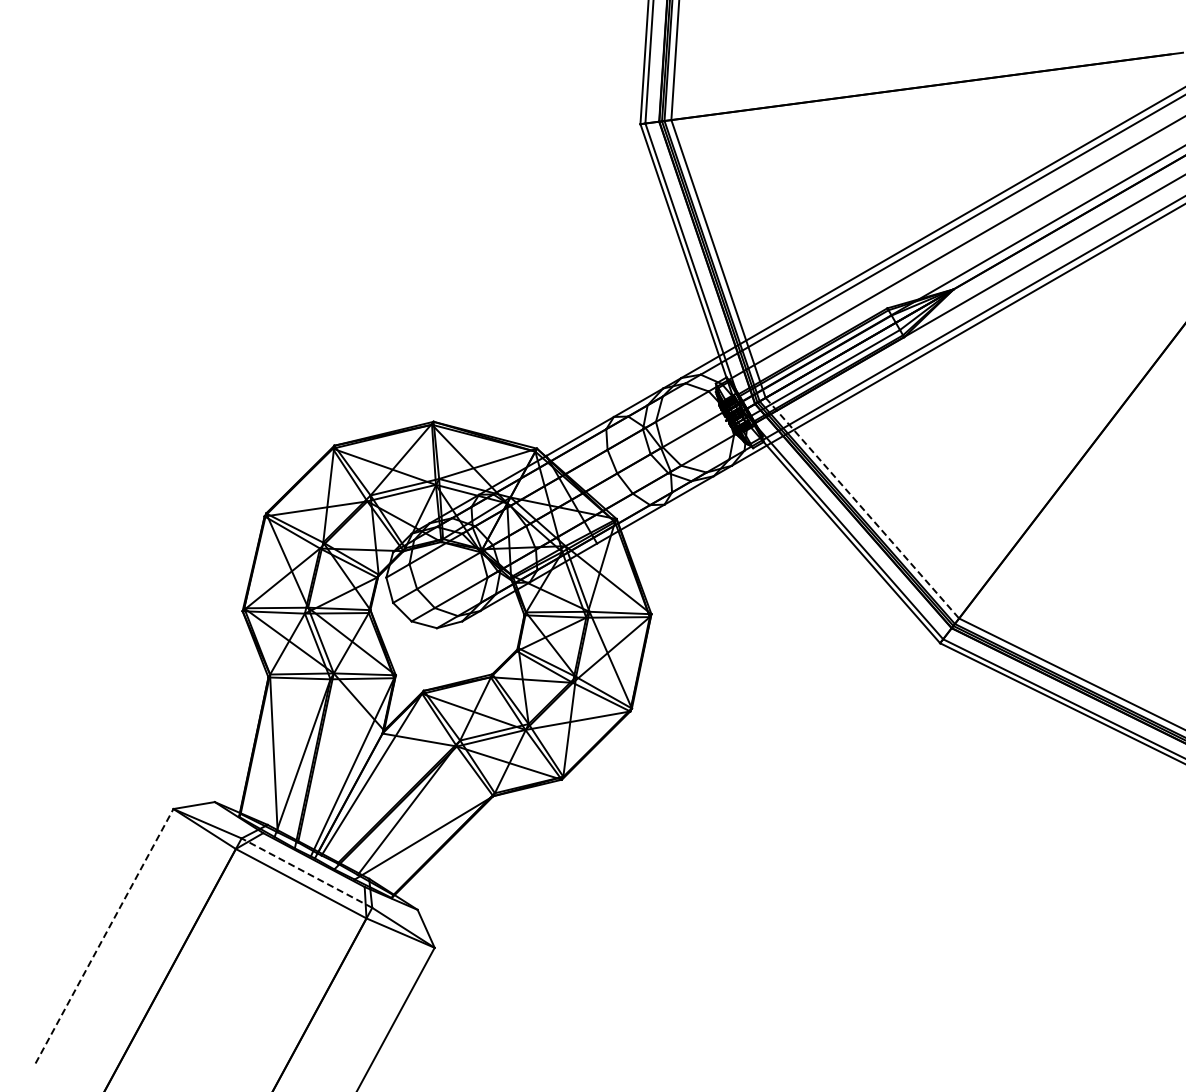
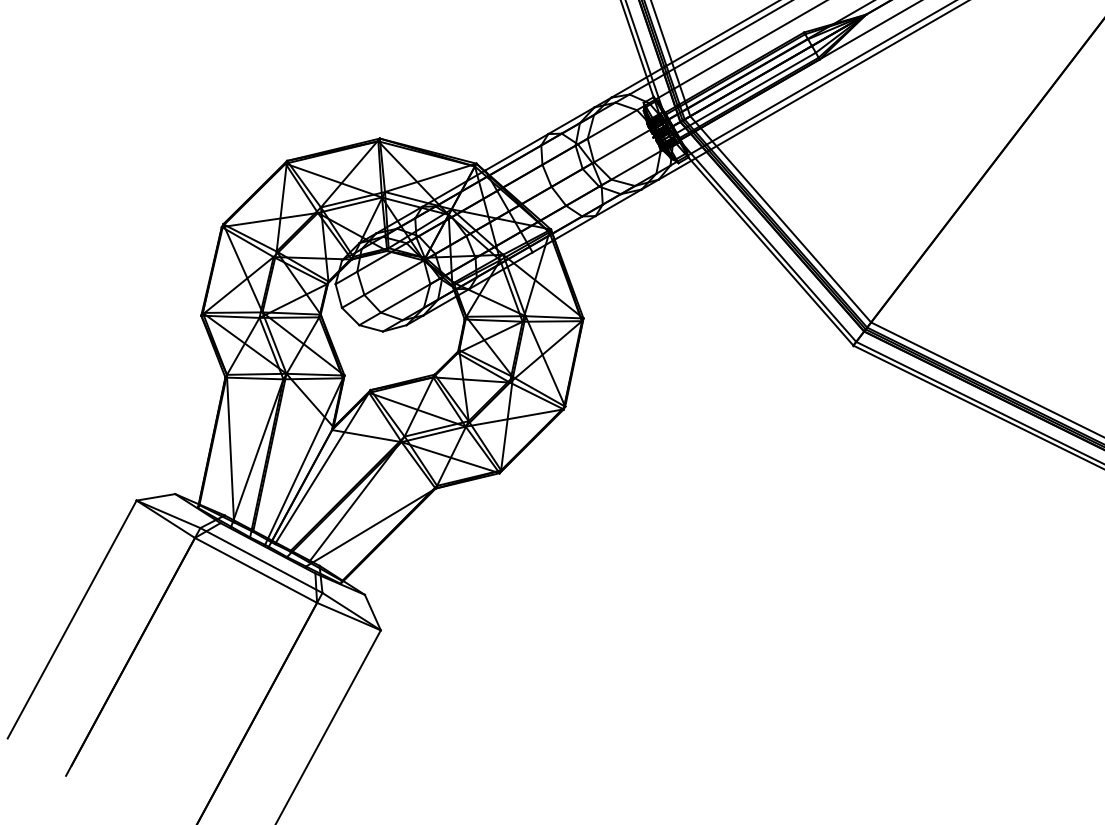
line: (862, 508) -> (780, 219), dashed -> solid
line: (306, 873) -> (260, 560), dashed -> solid
line: (104, 936) -> (72, 619), dashed -> solid

